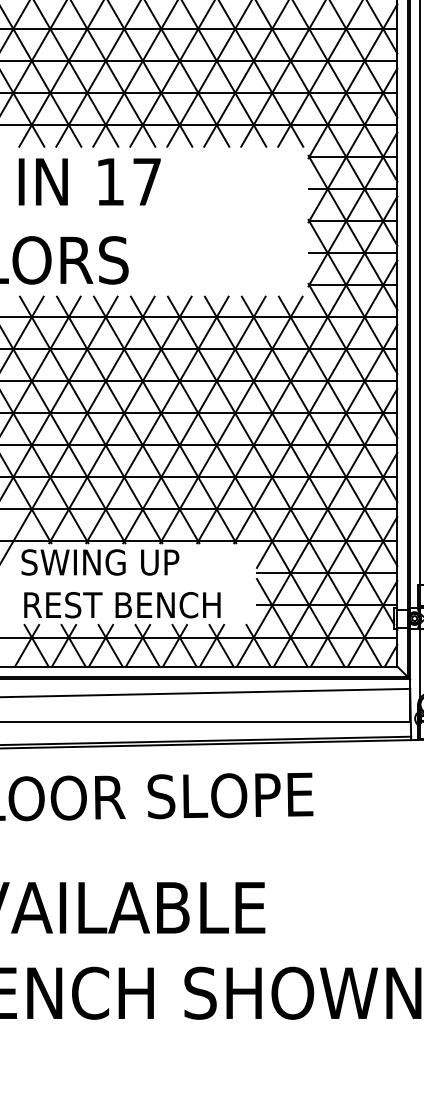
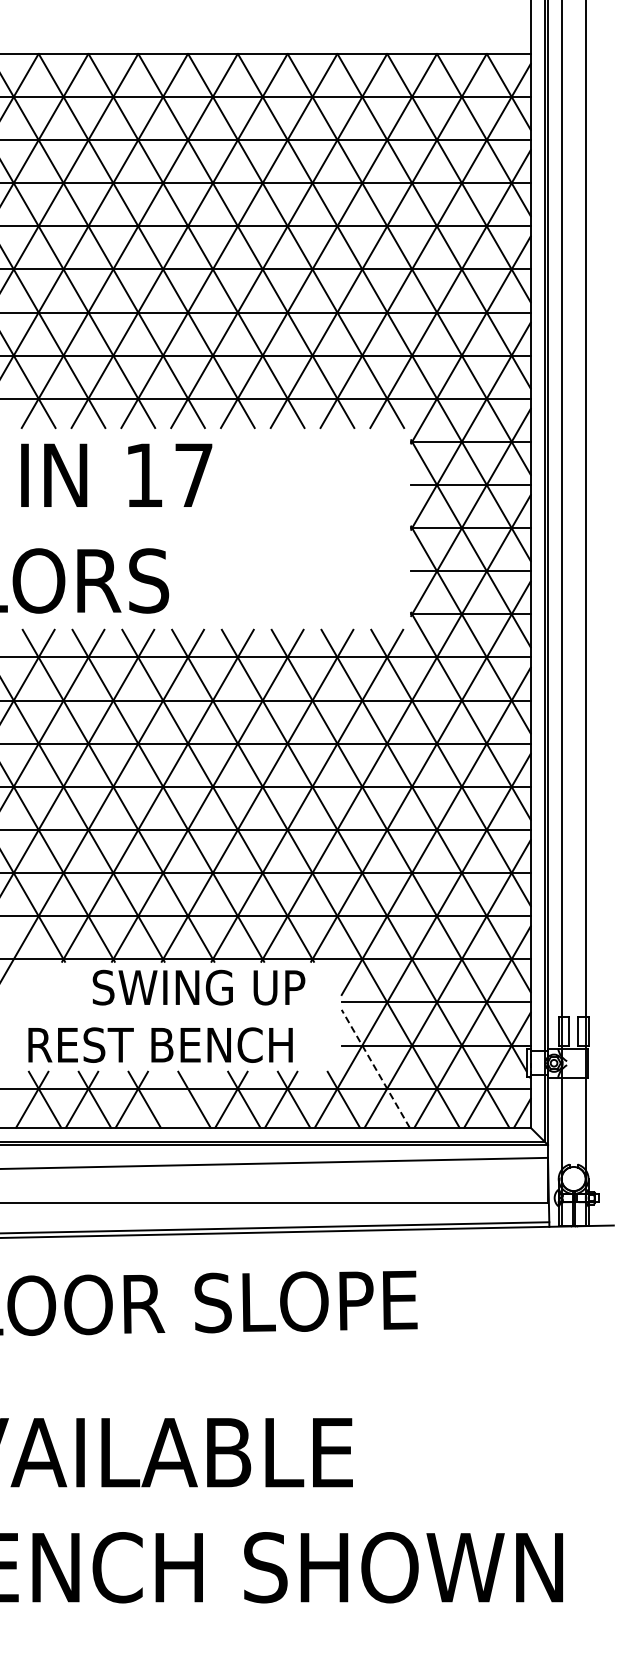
text: (100, 562) -> (198, 987), moved
line: (282, 622) -> (375, 1068), solid -> dashed
line: (137, 645) -> (181, 1099), removed

